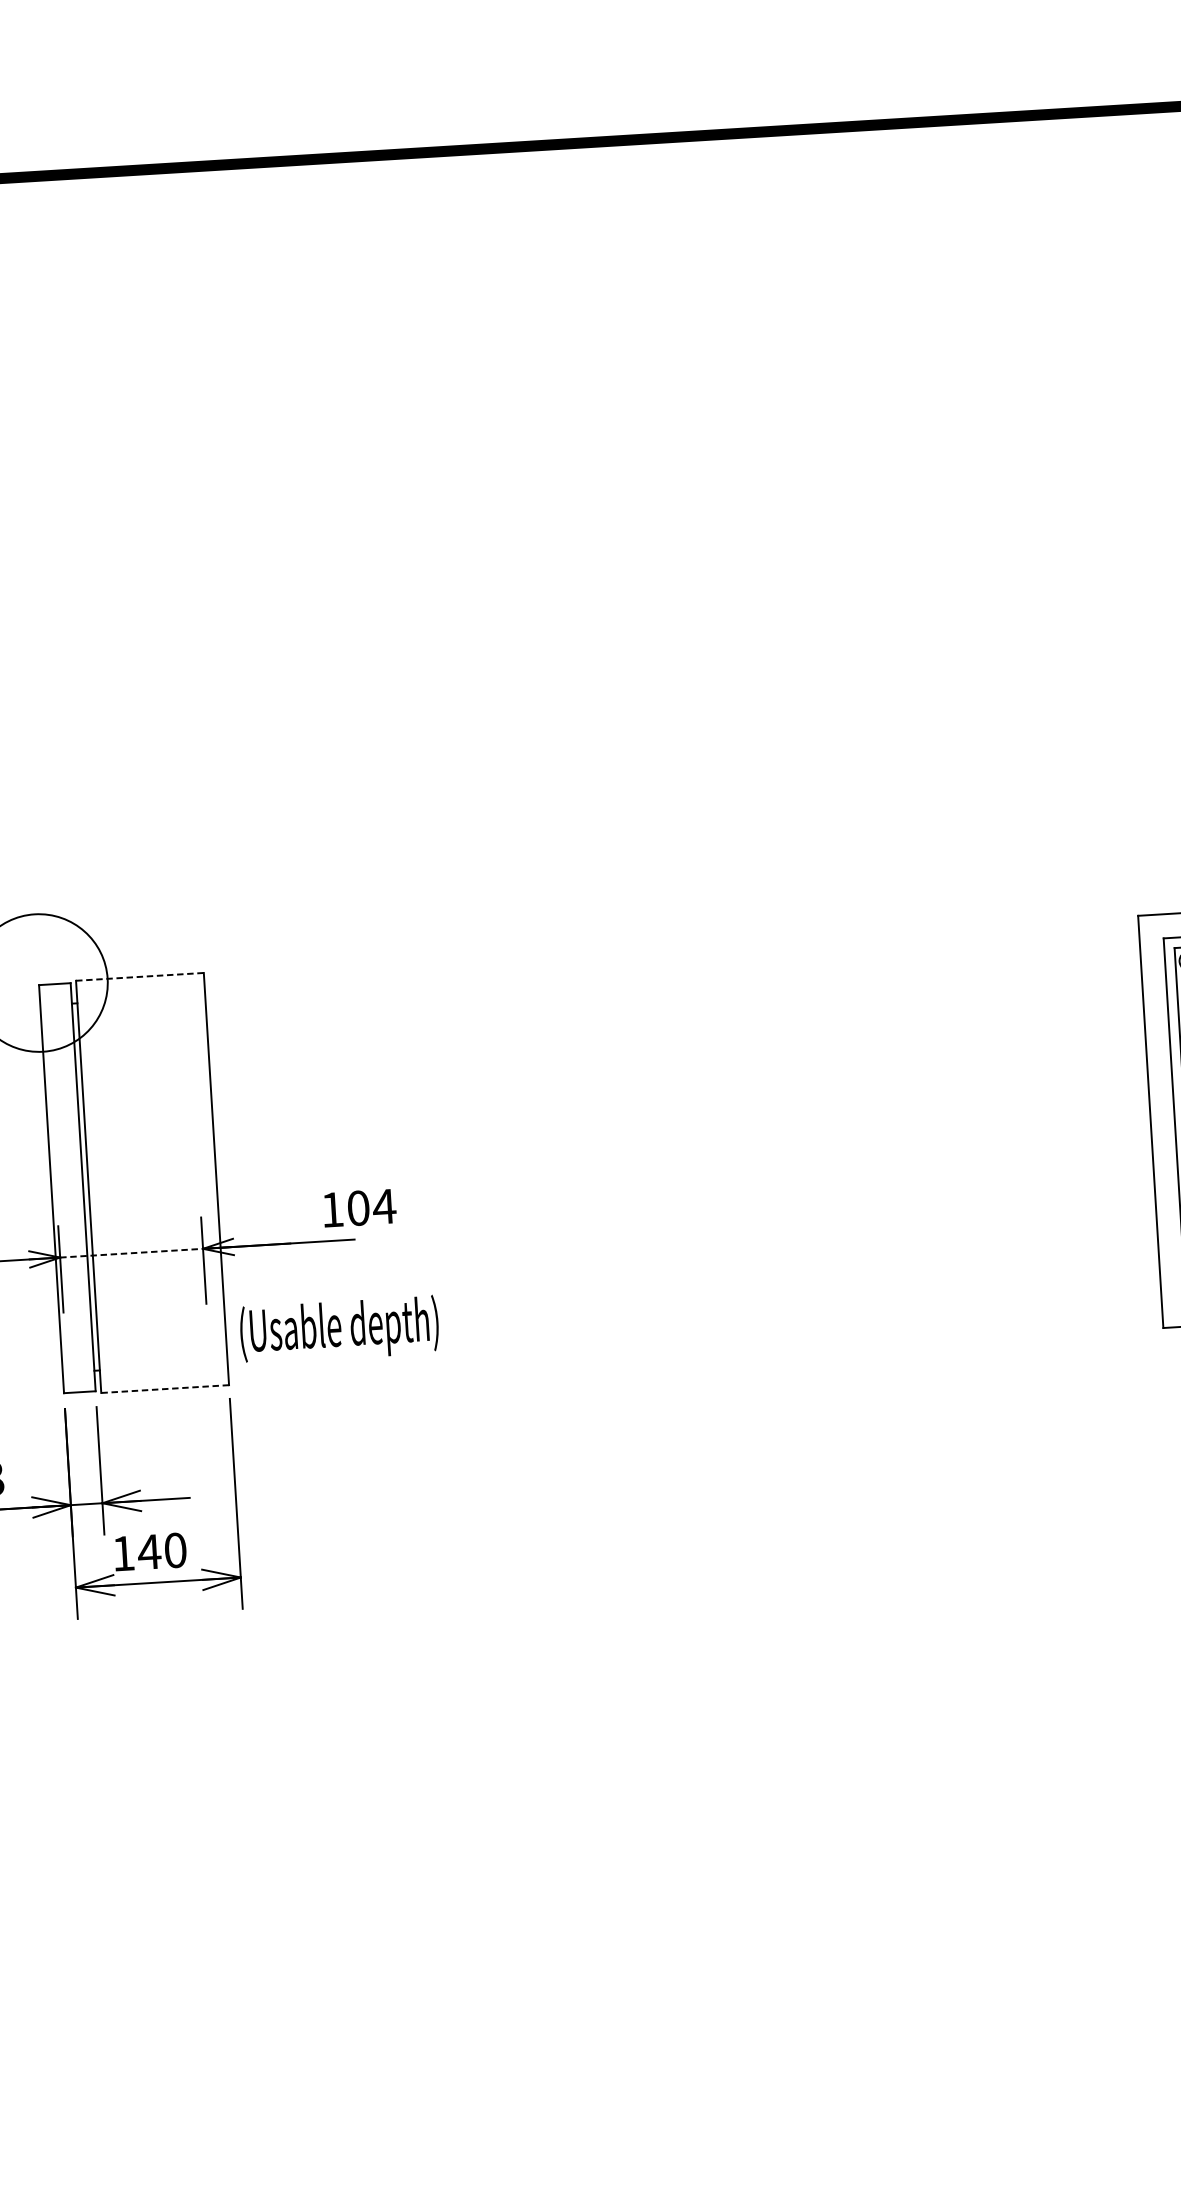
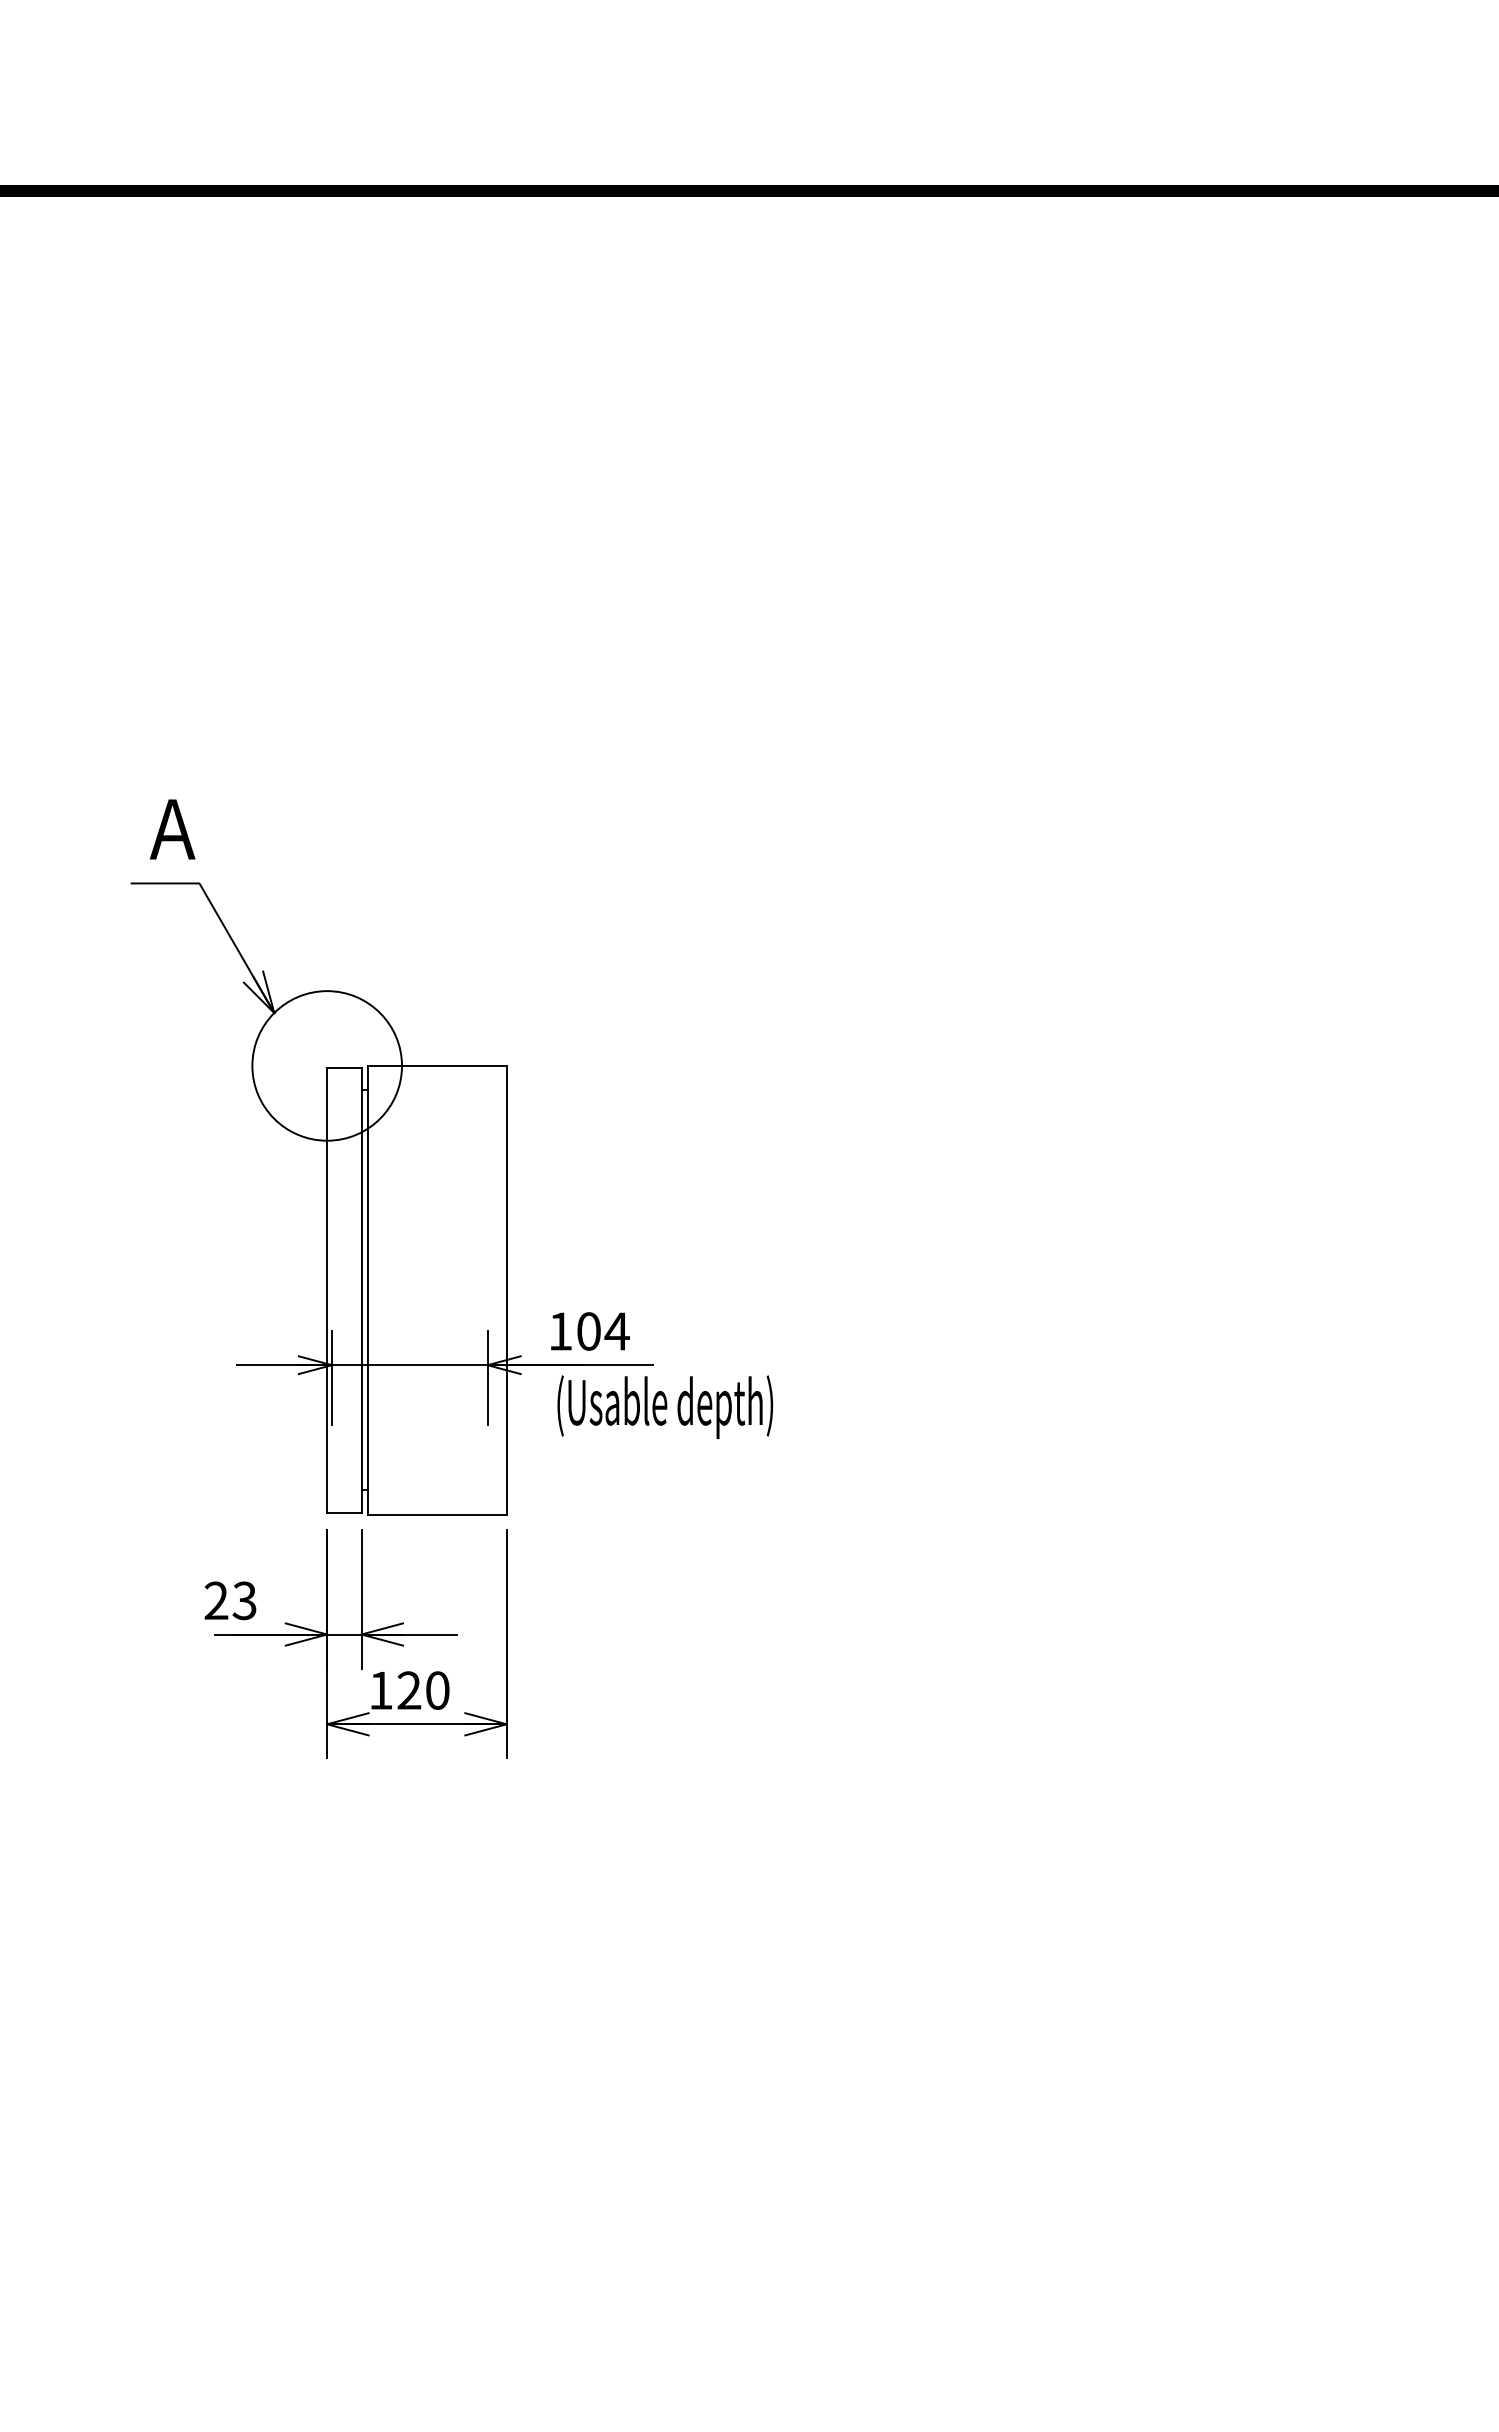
line: (140, 976) -> (437, 1065), dashed -> solid
text: (359, 1208) -> (590, 1331), moved
line: (131, 1253) -> (409, 1365), dashed -> solid
text: (339, 1329) -> (665, 1406), moved
line: (165, 1388) -> (437, 1514), dashed -> solid
text: (149, 1551) -> (409, 1690), 140 -> 120

